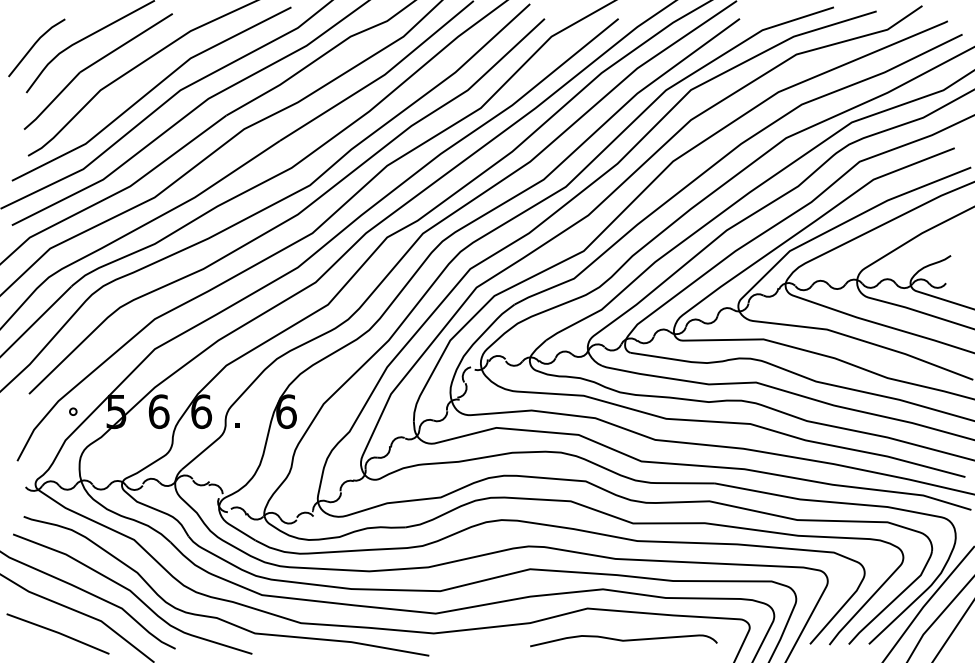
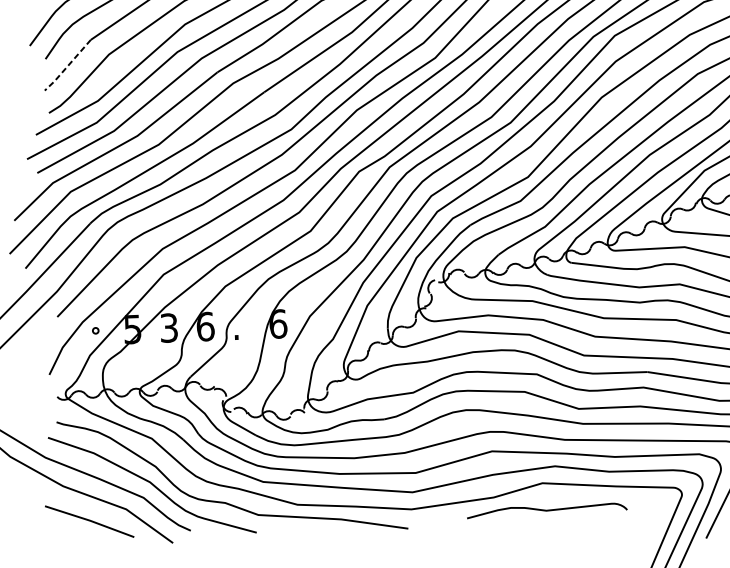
line: (52, 101) -> (68, 65), solid -> dashed
text: (158, 411) -> (168, 327), 6 -> 3
curve: (623, 640) -> (546, 510), moved

